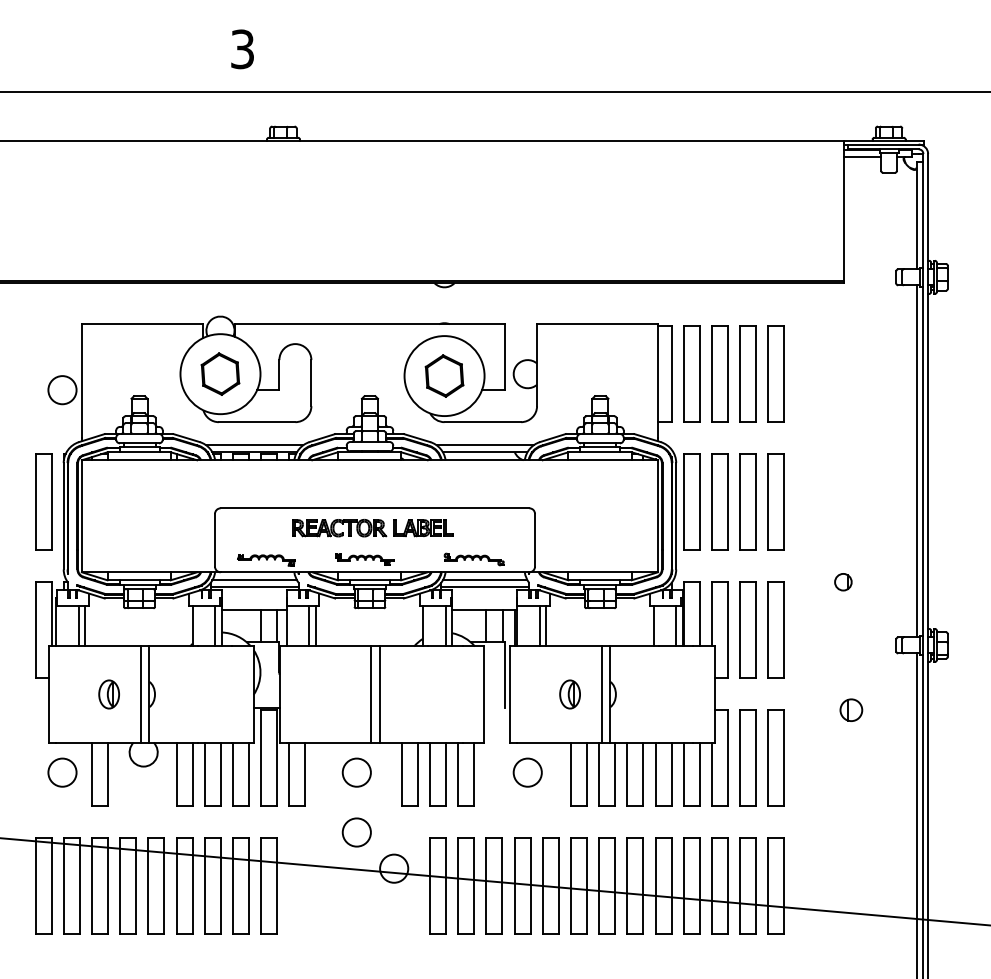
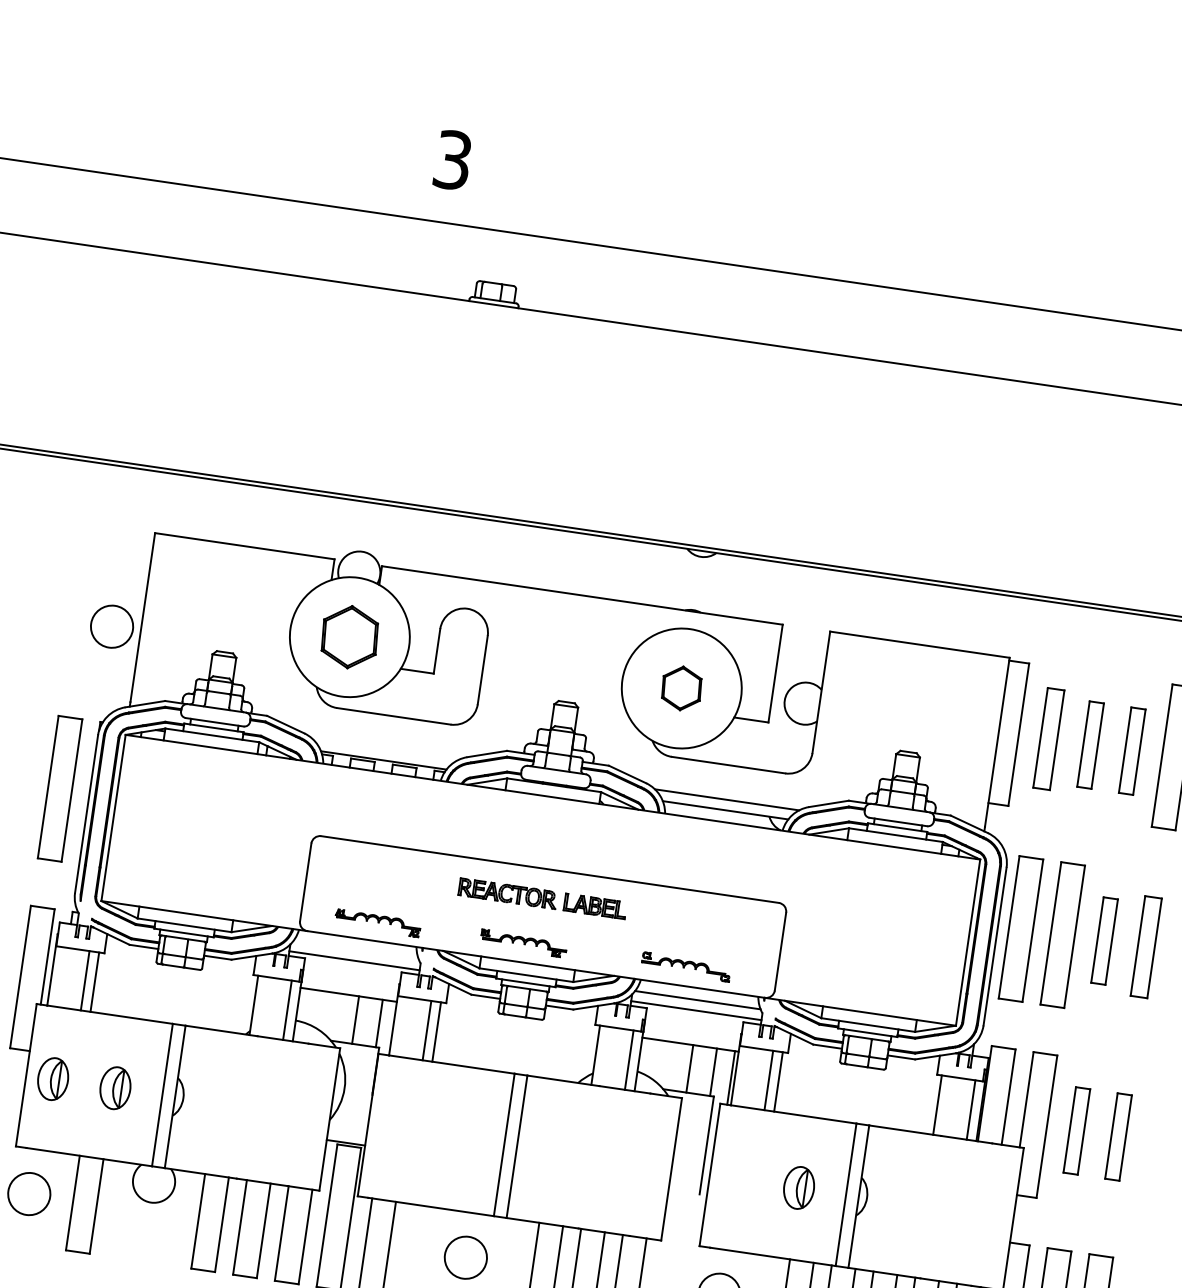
part: (691, 373) -> (1048, 738), size x0.7
part: (719, 373) -> (1090, 744), size x0.6
part: (747, 373) -> (1131, 750), size x0.6
part: (444, 375) -> (681, 687), size x0.7
line: (254, 445) -> (384, 750), removed
part: (747, 501) -> (1103, 940), size x0.6
part: (775, 501) -> (1145, 946), size x0.7
part: (372, 528) -> (541, 898), size x0.7
line: (254, 580) -> (355, 950), removed
part: (747, 629) -> (1076, 1129), size x0.6
part: (775, 629) -> (1117, 1135), size x0.6
part: (66, 694) -> (52, 1078), added

